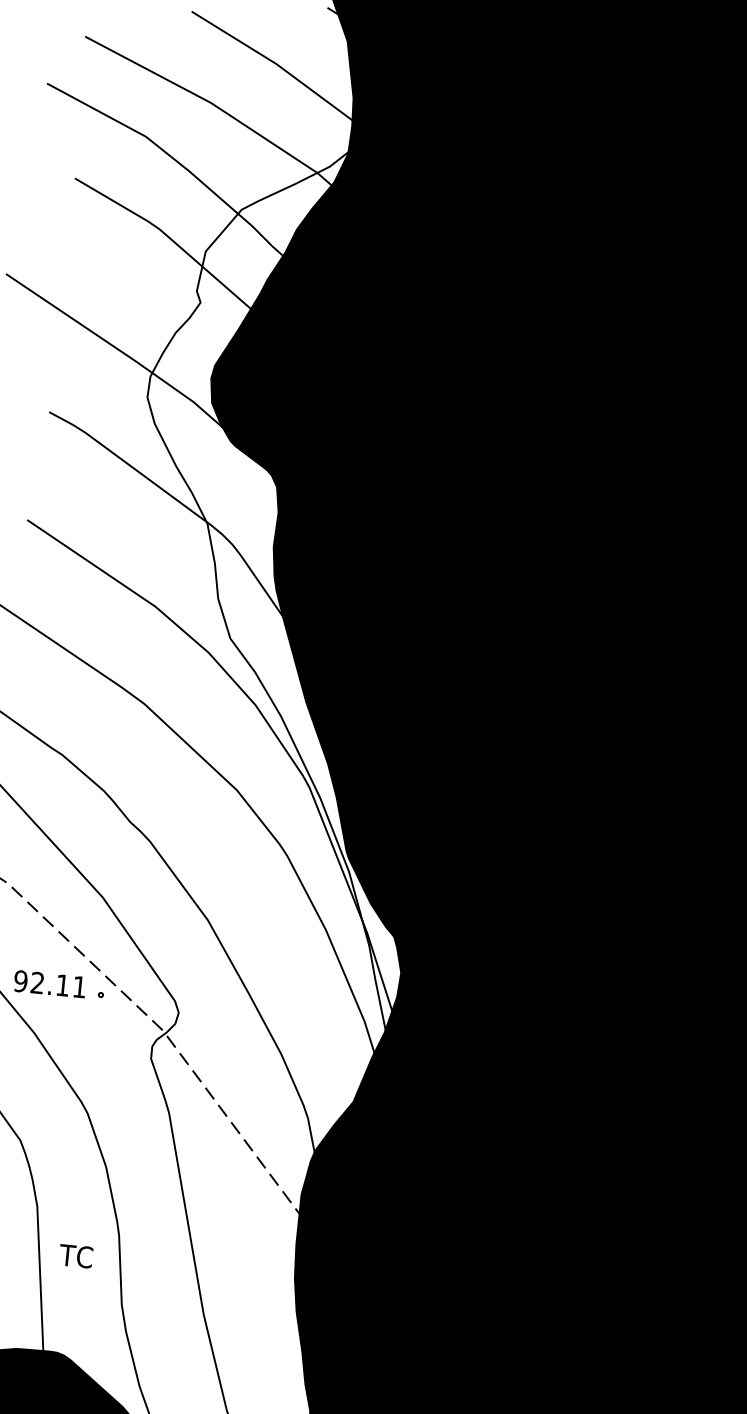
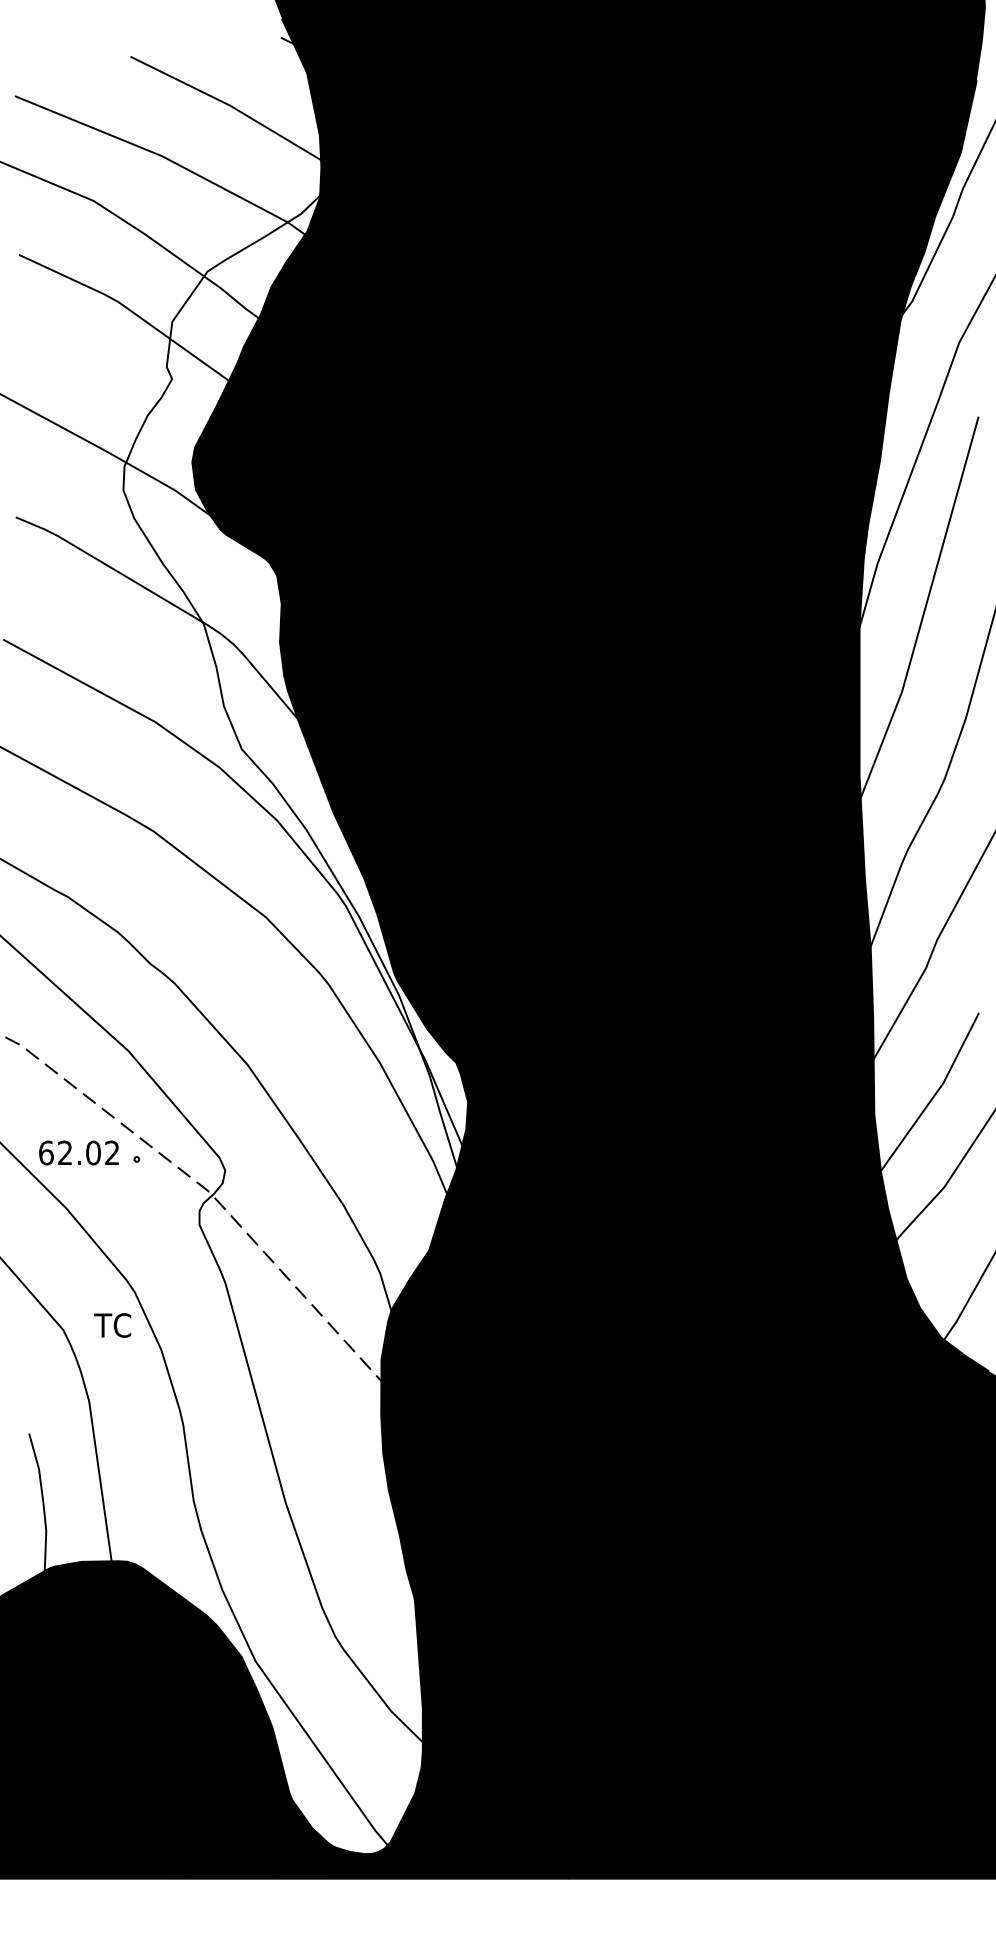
text: (49, 983) -> (78, 1152), 92.11 -> 62.02
text: (75, 1256) -> (112, 1325), moved

